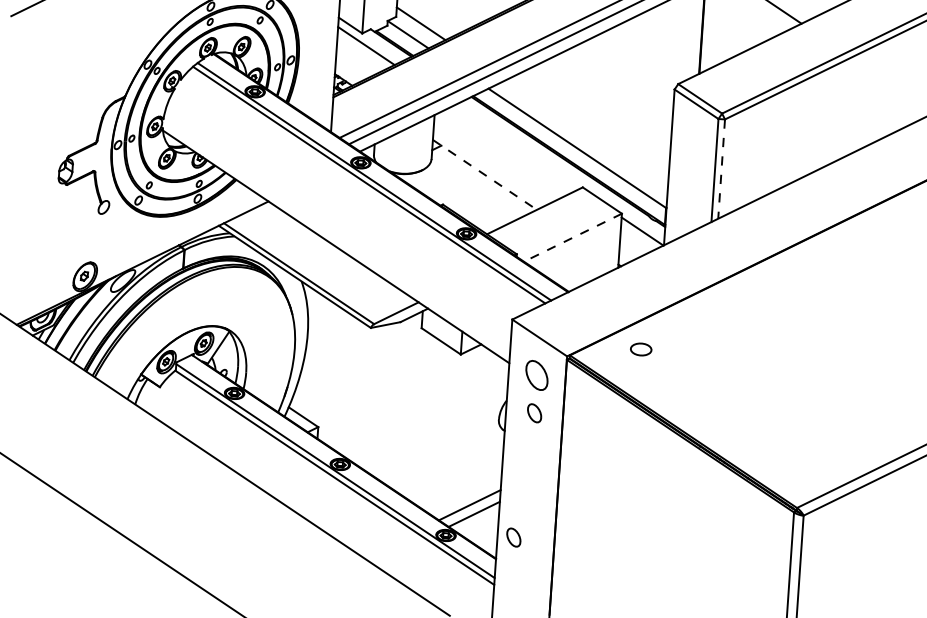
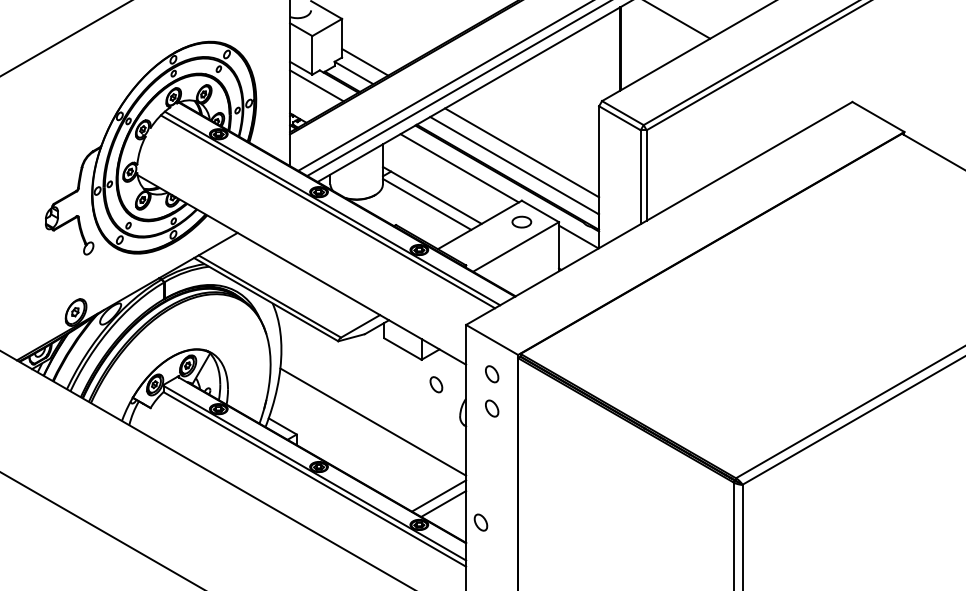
line: (587, 134) -> (522, 152), added
line: (516, 147) -> (459, 168), added
line: (721, 170) -> (646, 176), dashed -> solid
line: (485, 175) -> (432, 195), dashed -> solid
line: (477, 183) -> (426, 203), added
line: (573, 237) -> (516, 246), dashed -> solid
part: (640, 348) -> (521, 221), moved
part: (537, 375) -> (492, 374), size x0.62
part: (475, 382) -> (436, 384), added
line: (403, 418) -> (373, 421), added

